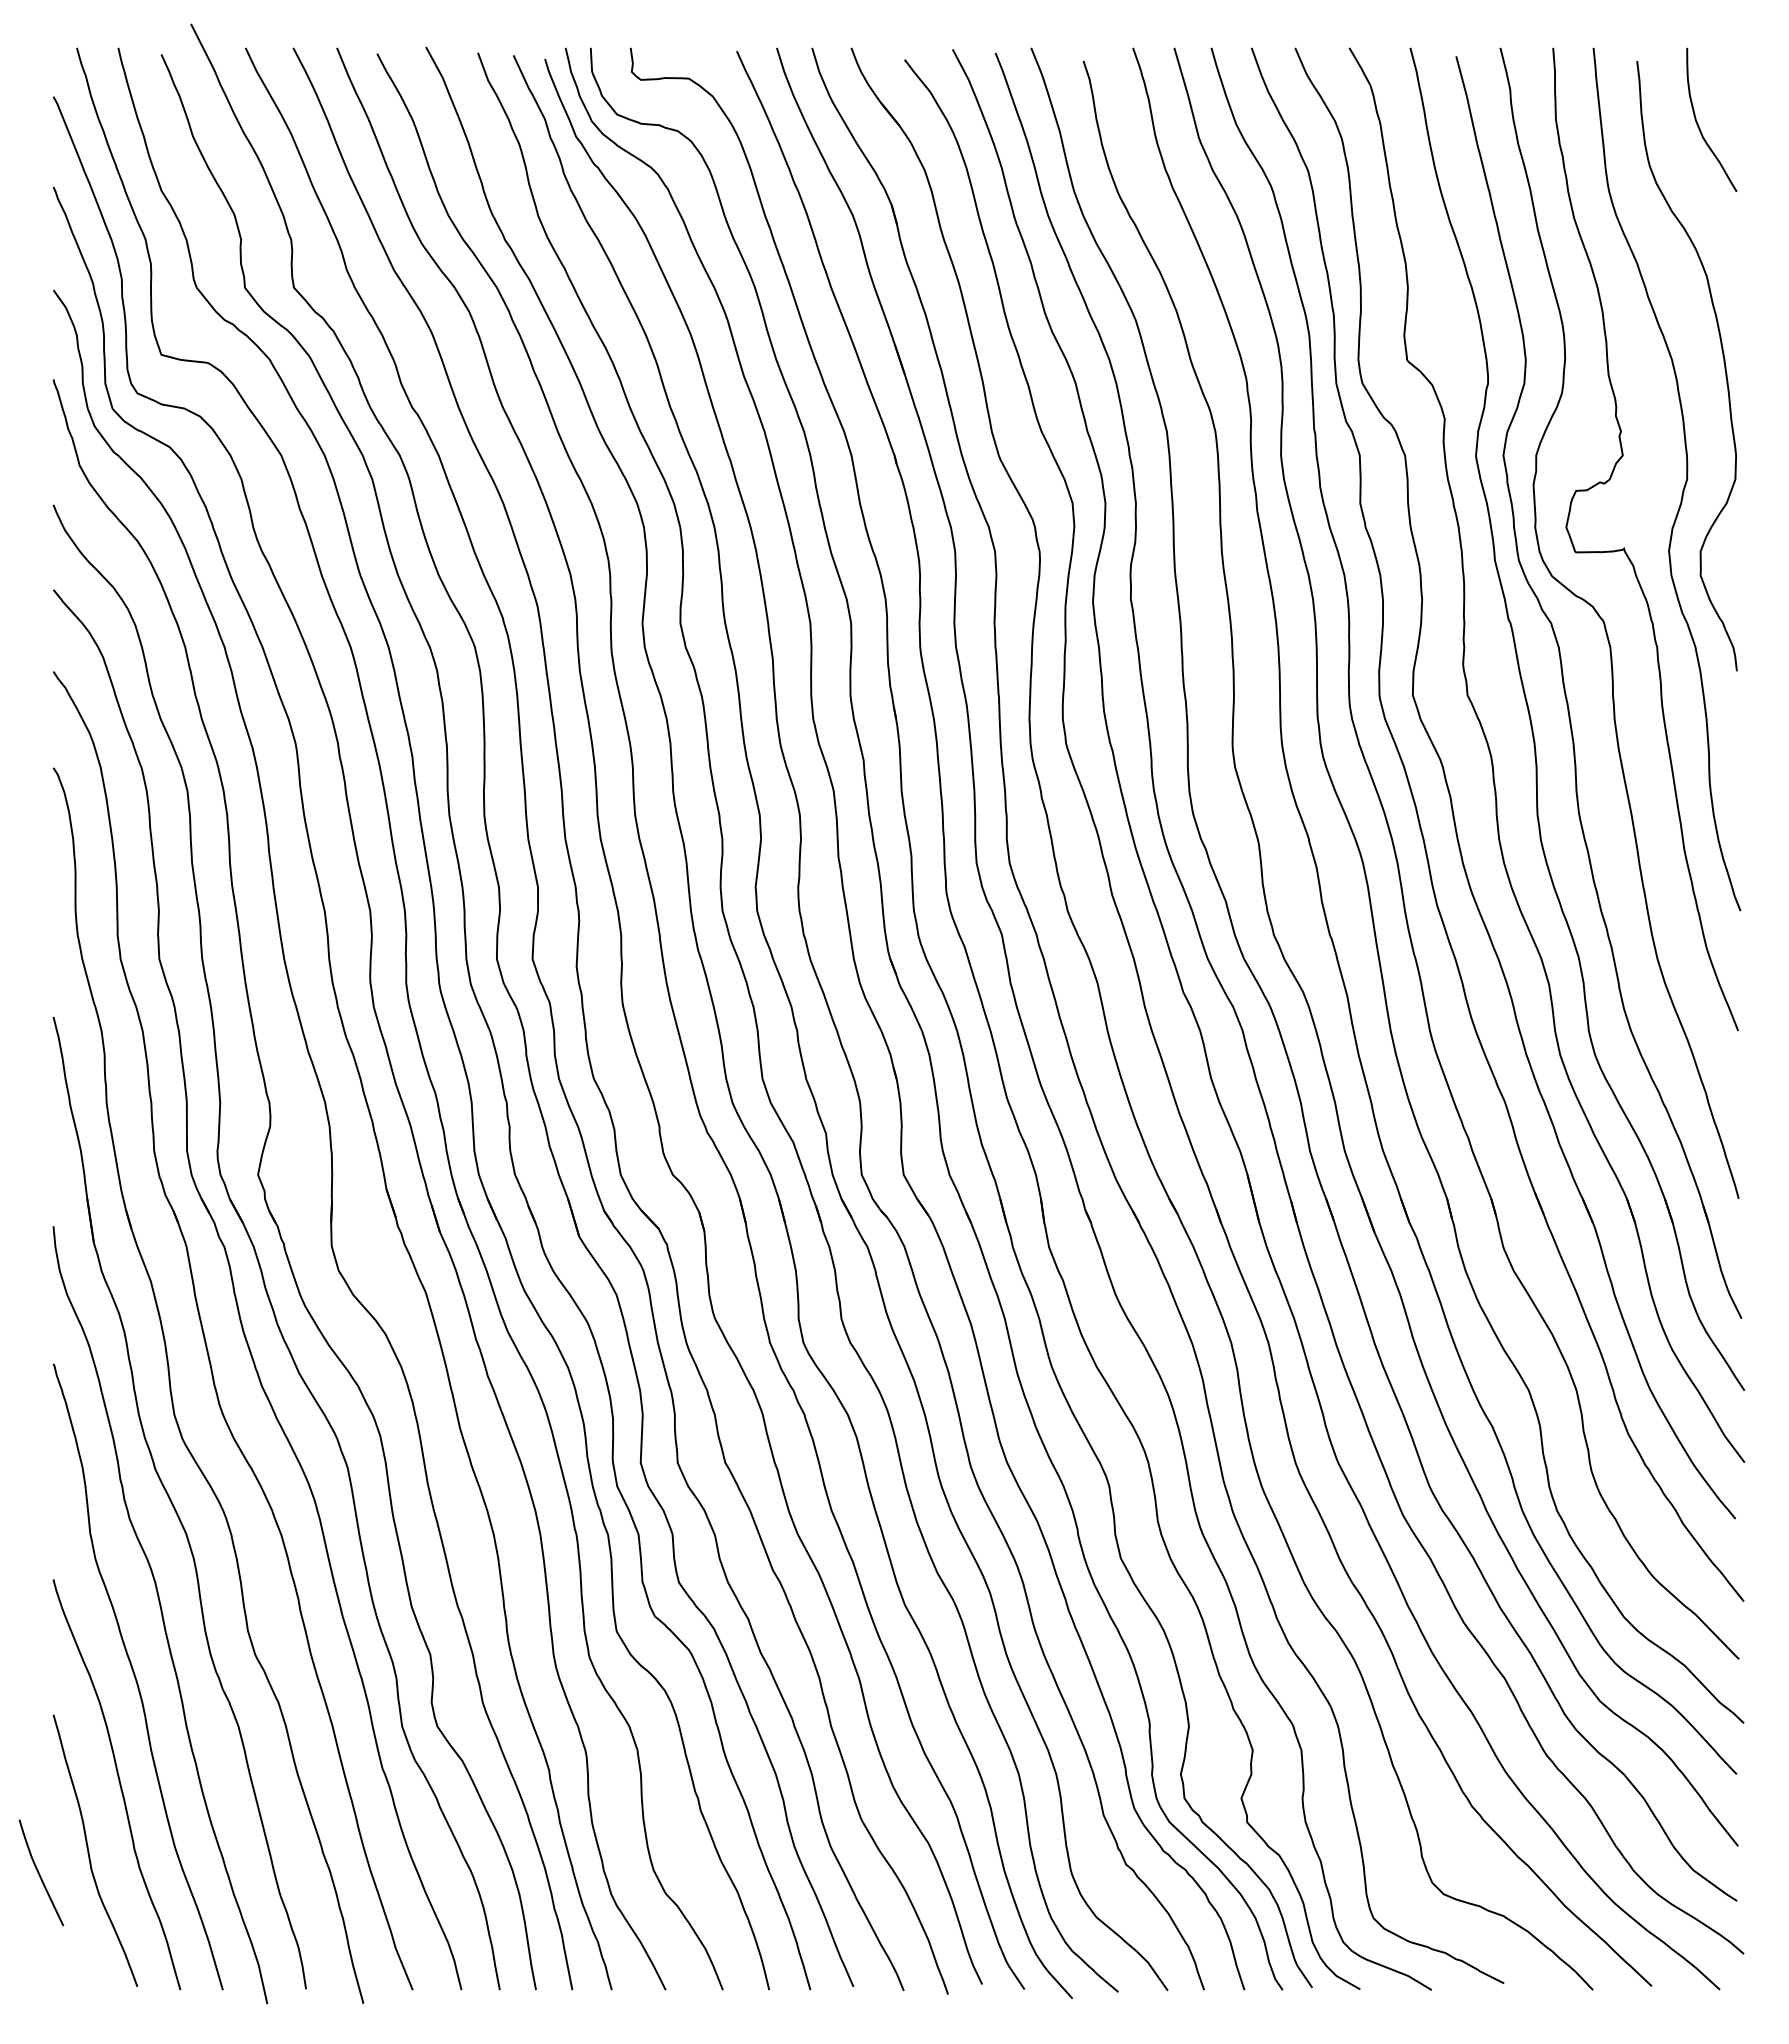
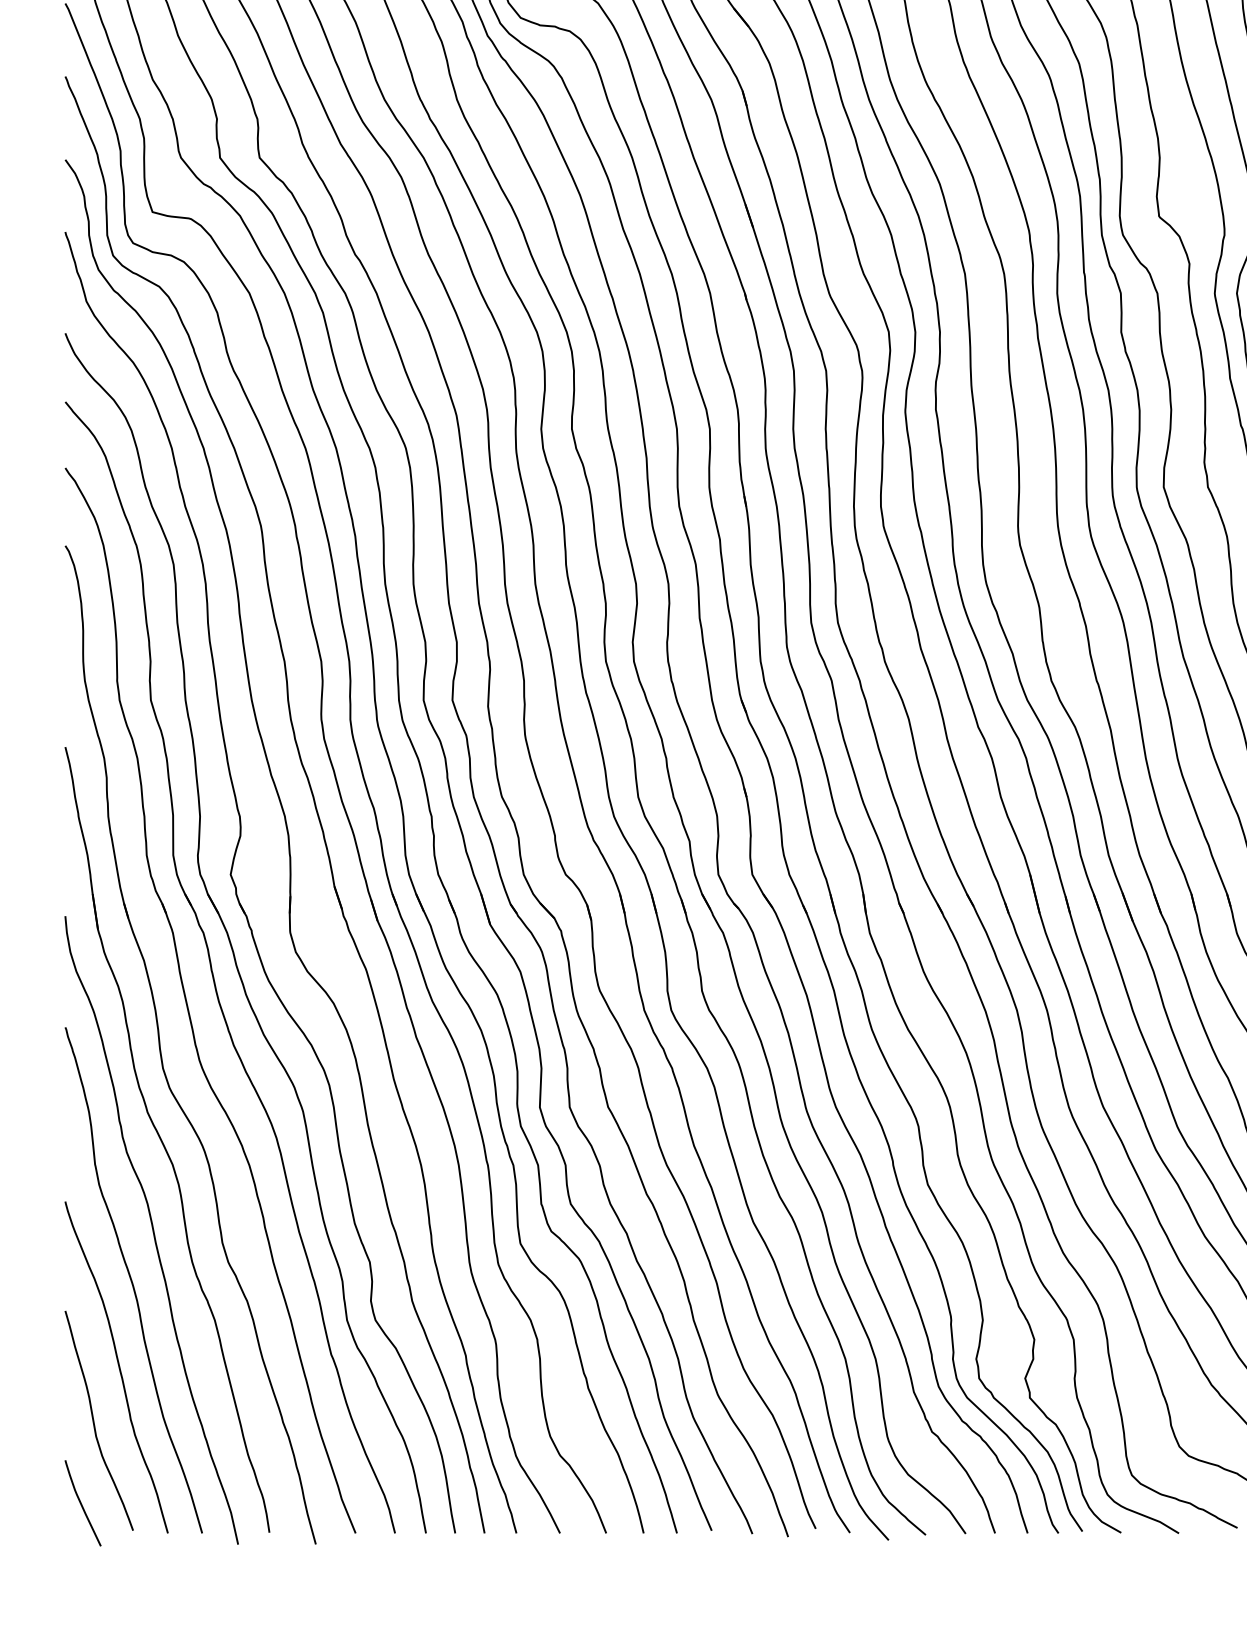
curve: (39, 1872) -> (81, 1503), moved

